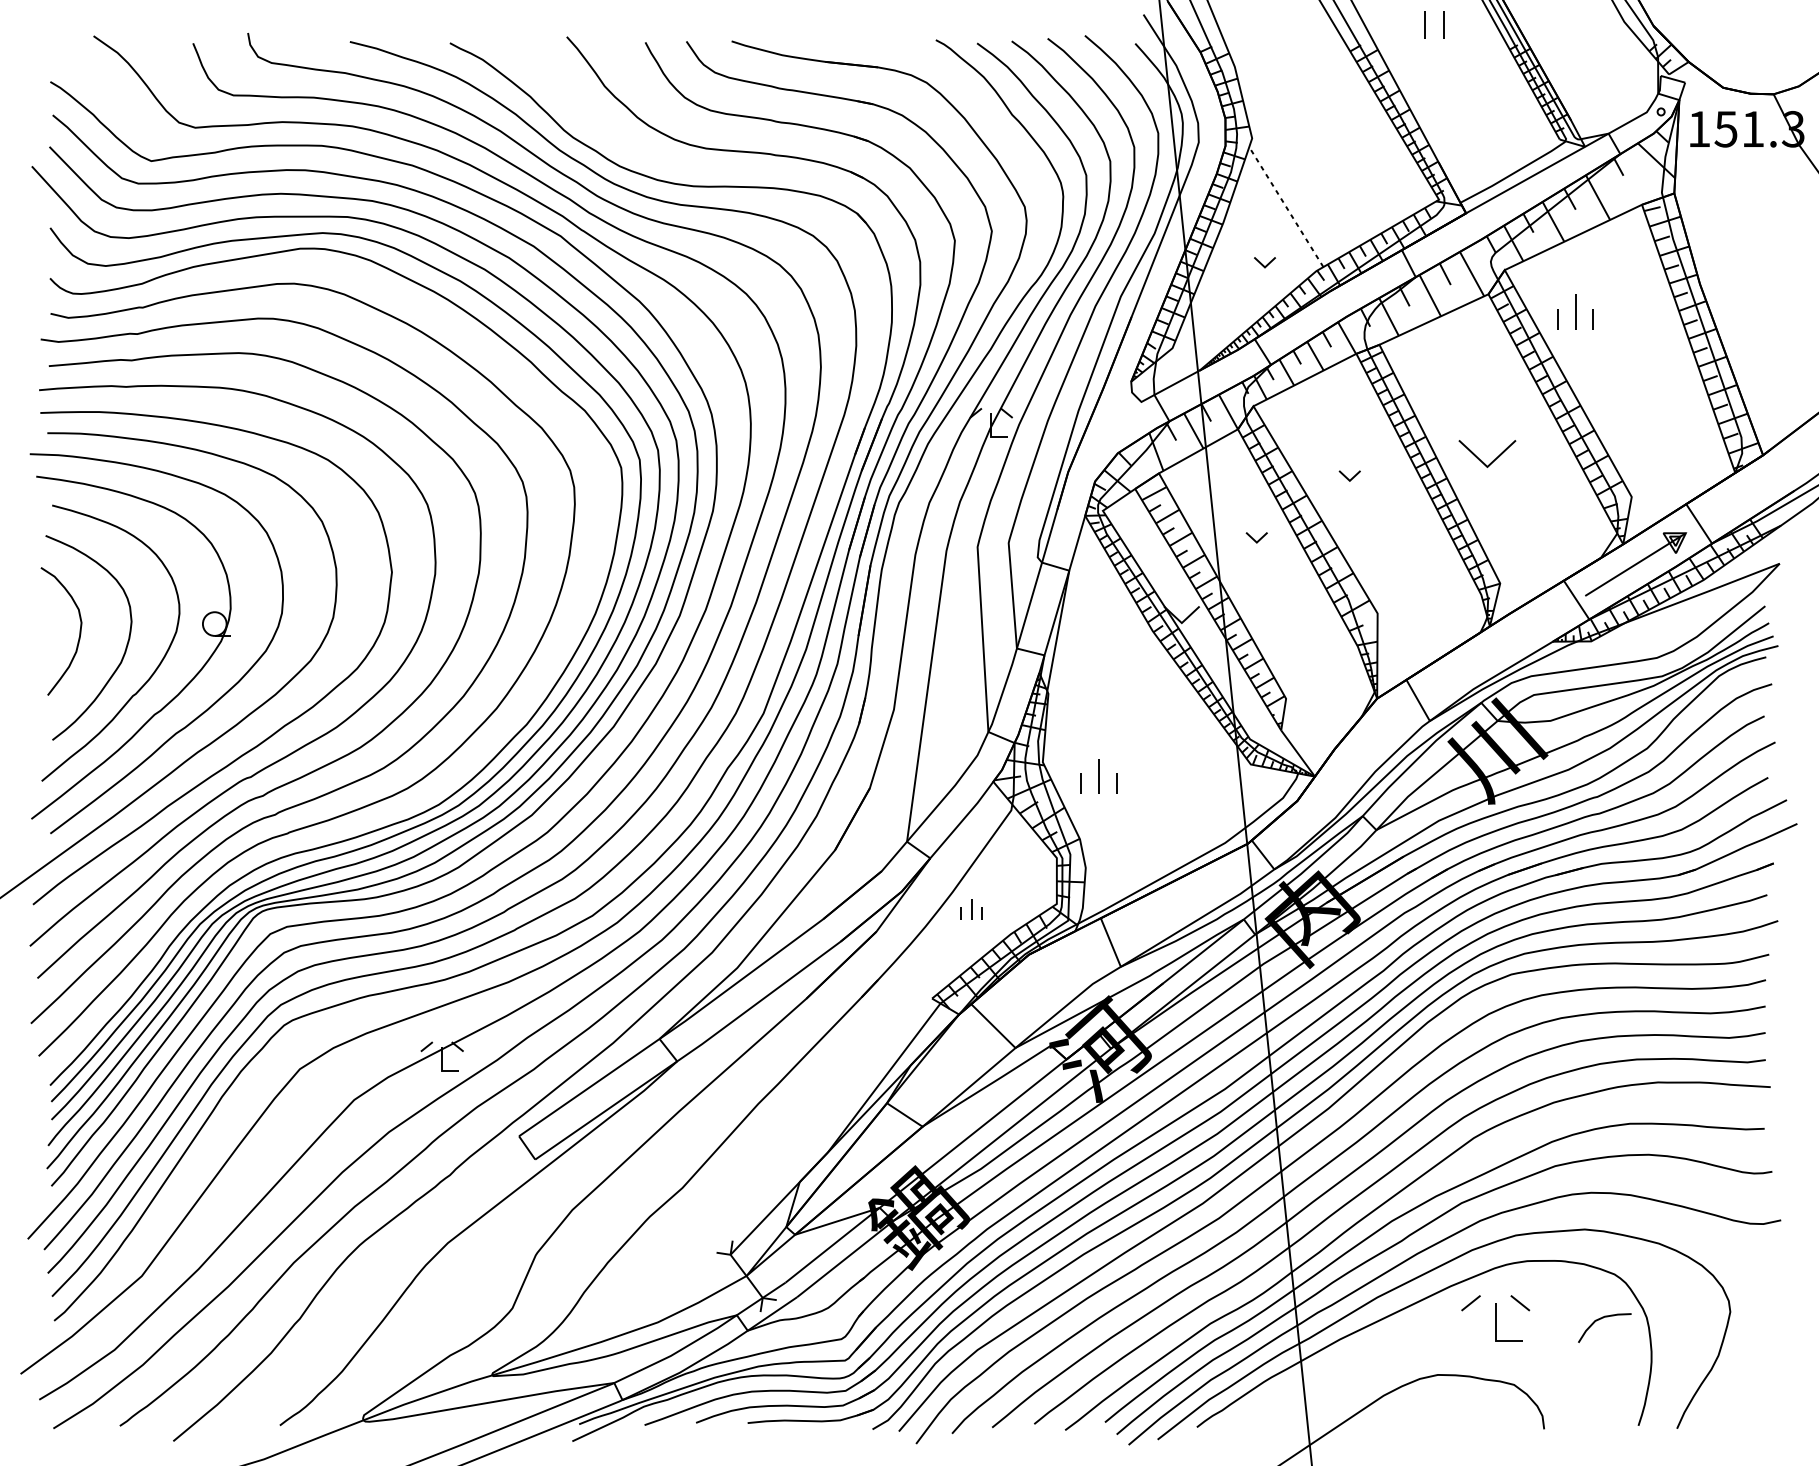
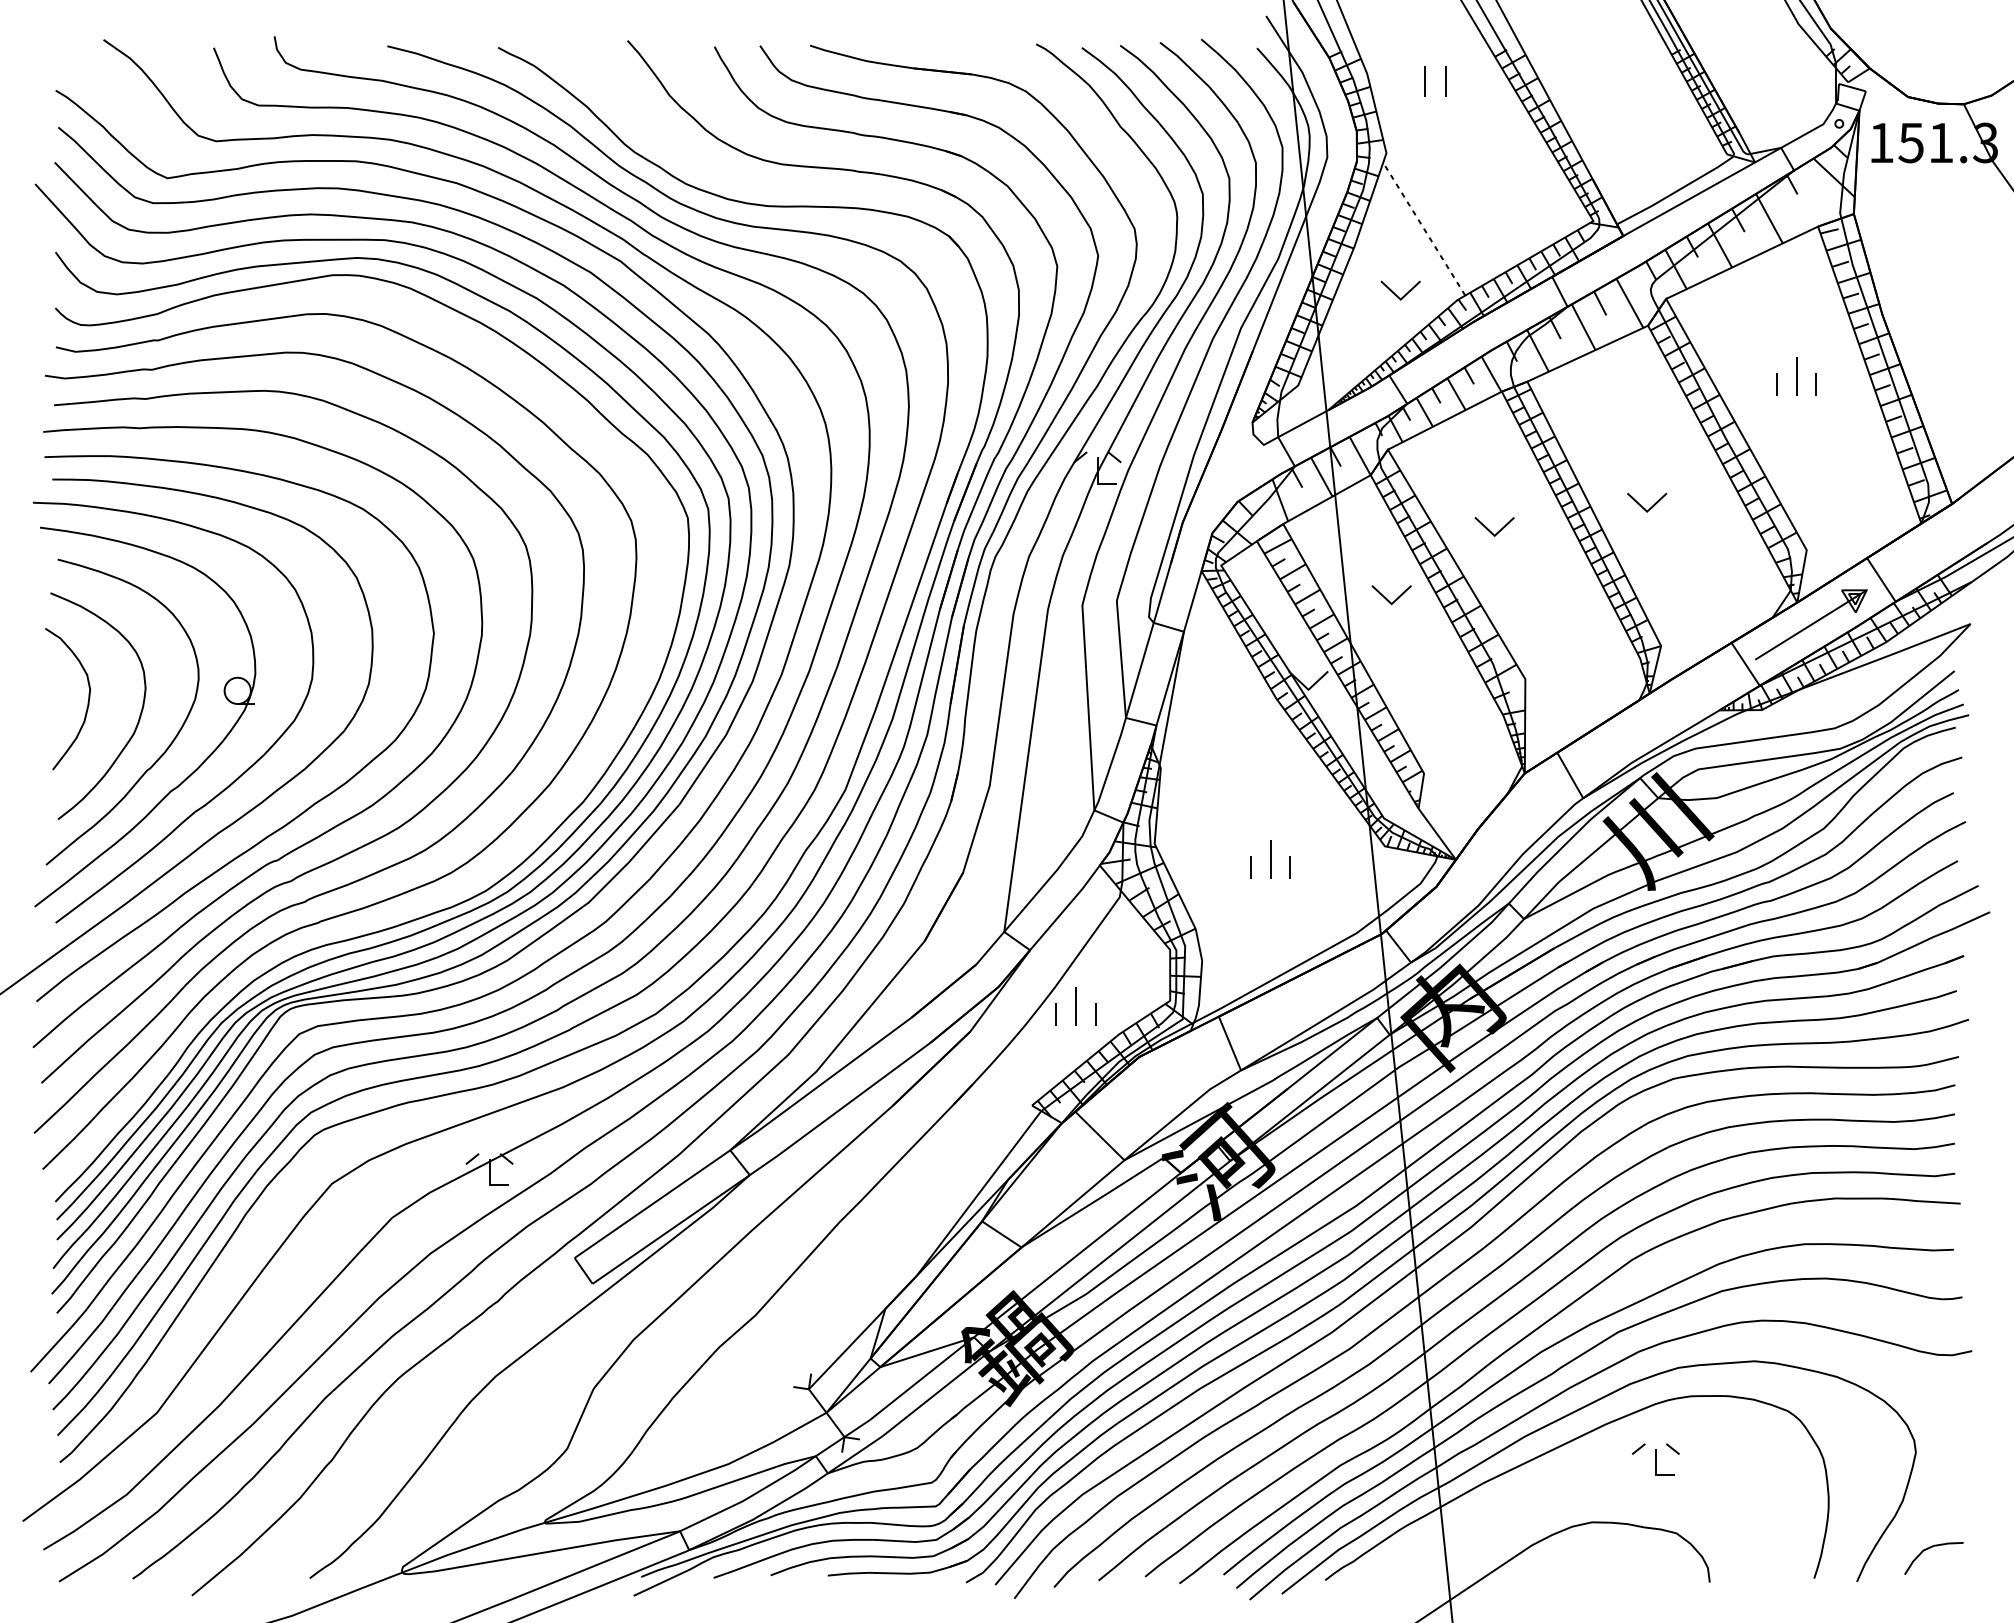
part: (1424, 24) -> (1425, 81), moved
part: (1264, 262) -> (1400, 290), size x1.67
part: (1575, 312) -> (1796, 376), moved
part: (1487, 453) -> (1647, 502), size x0.62
part: (1349, 475) -> (1494, 526), size x1.67
part: (1256, 537) -> (1391, 595), size x1.67
part: (1098, 776) -> (1270, 859), moved
part: (971, 909) -> (1075, 1006), size x1.67
part: (1495, 1318) -> (1655, 1459), size x0.62
curve: (1599, 1320) -> (1928, 1549), moved

